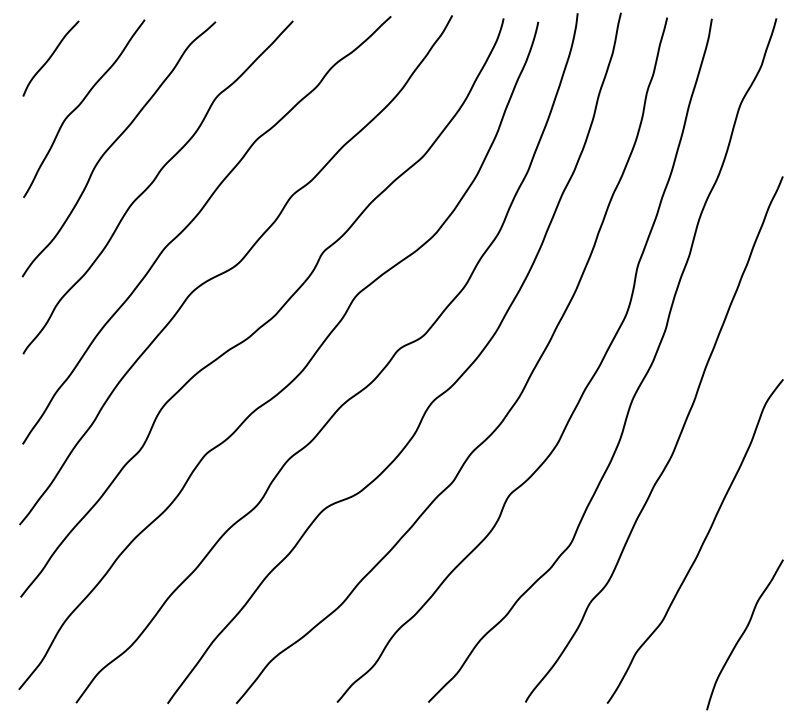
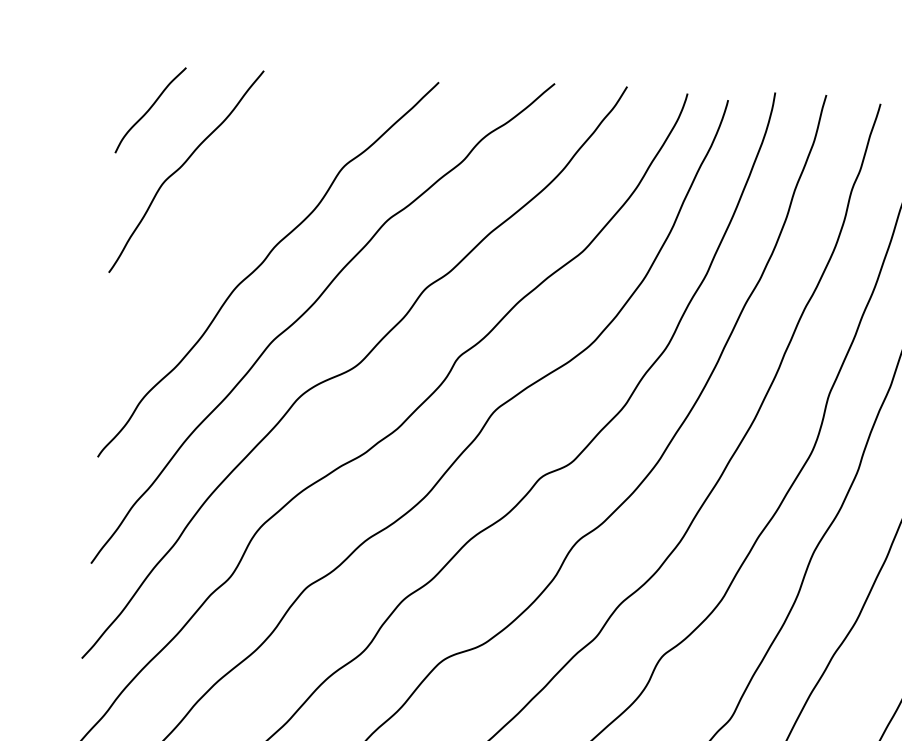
curve: (113, 144) -> (218, 215), removed

